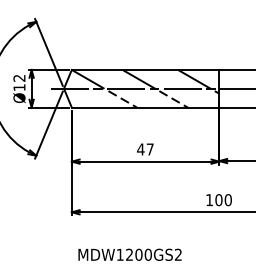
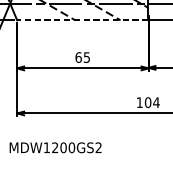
line: (145, 107) -> (82, 20), solid -> dashed
text: (145, 149) -> (82, 57), 47 -> 65
text: (228, 200) -> (156, 102), 100 -> 104
text: (129, 254) -> (55, 147), moved

